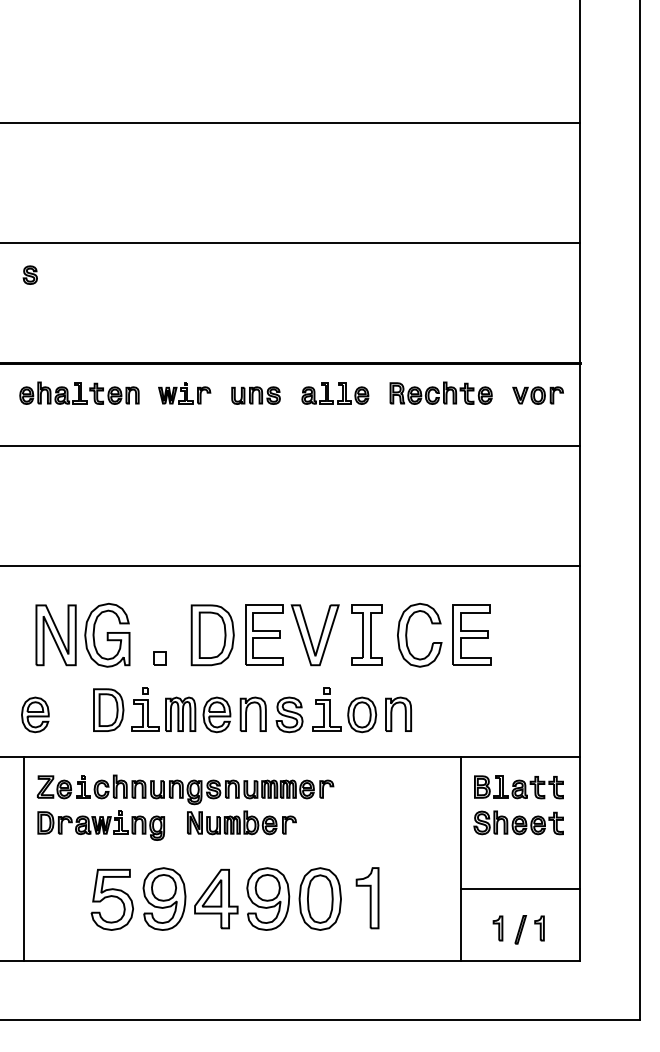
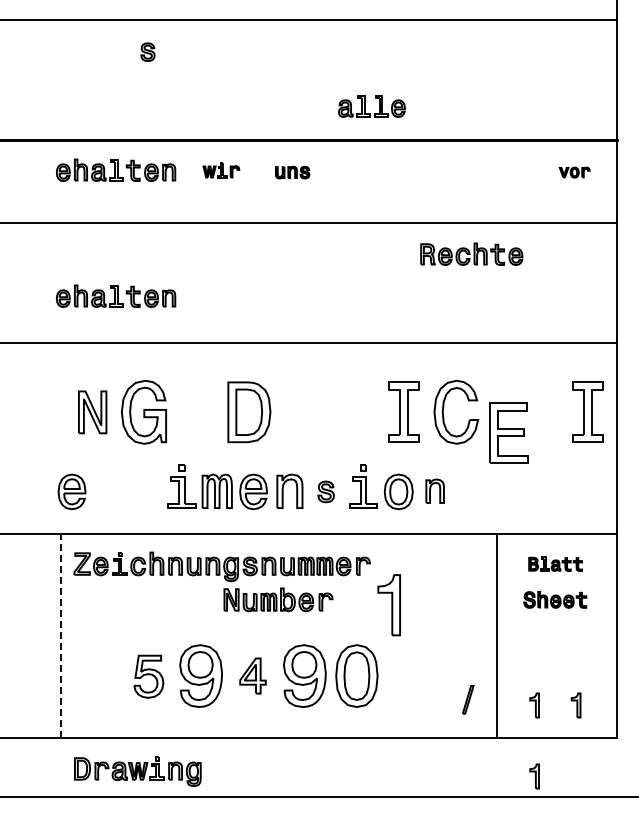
part: (29, 274) -> (147, 51), moved
part: (440, 392) -> (471, 253), moved
part: (184, 393) -> (221, 170), size x0.7
part: (328, 393) -> (365, 106), moved
part: (255, 395) -> (292, 172), size x0.7
part: (537, 395) -> (574, 172), size x0.6
part: (79, 518) -> (116, 295), added
part: (299, 632) -> (336, 409), removed
part: (471, 634) -> (508, 432), moved
part: (550, 634) -> (587, 411), added
part: (55, 635) -> (92, 412), size x0.7
part: (159, 658) -> (196, 435), removed
part: (108, 709) -> (145, 486), removed
part: (398, 713) -> (435, 490), size x0.7
part: (289, 714) -> (326, 491), size x0.6
part: (518, 787) -> (555, 564), size x0.6
part: (518, 822) -> (555, 599), size x0.7
part: (101, 825) -> (138, 771), moved
line: (24, 858) -> (61, 635), solid -> dashed
line: (520, 888) -> (557, 665), removed
part: (216, 898) -> (253, 675), size x0.6
part: (367, 898) -> (389, 605), moved
part: (111, 899) -> (148, 676), size x0.7
part: (520, 929) -> (468, 699), moved
part: (497, 999) -> (534, 776), added

